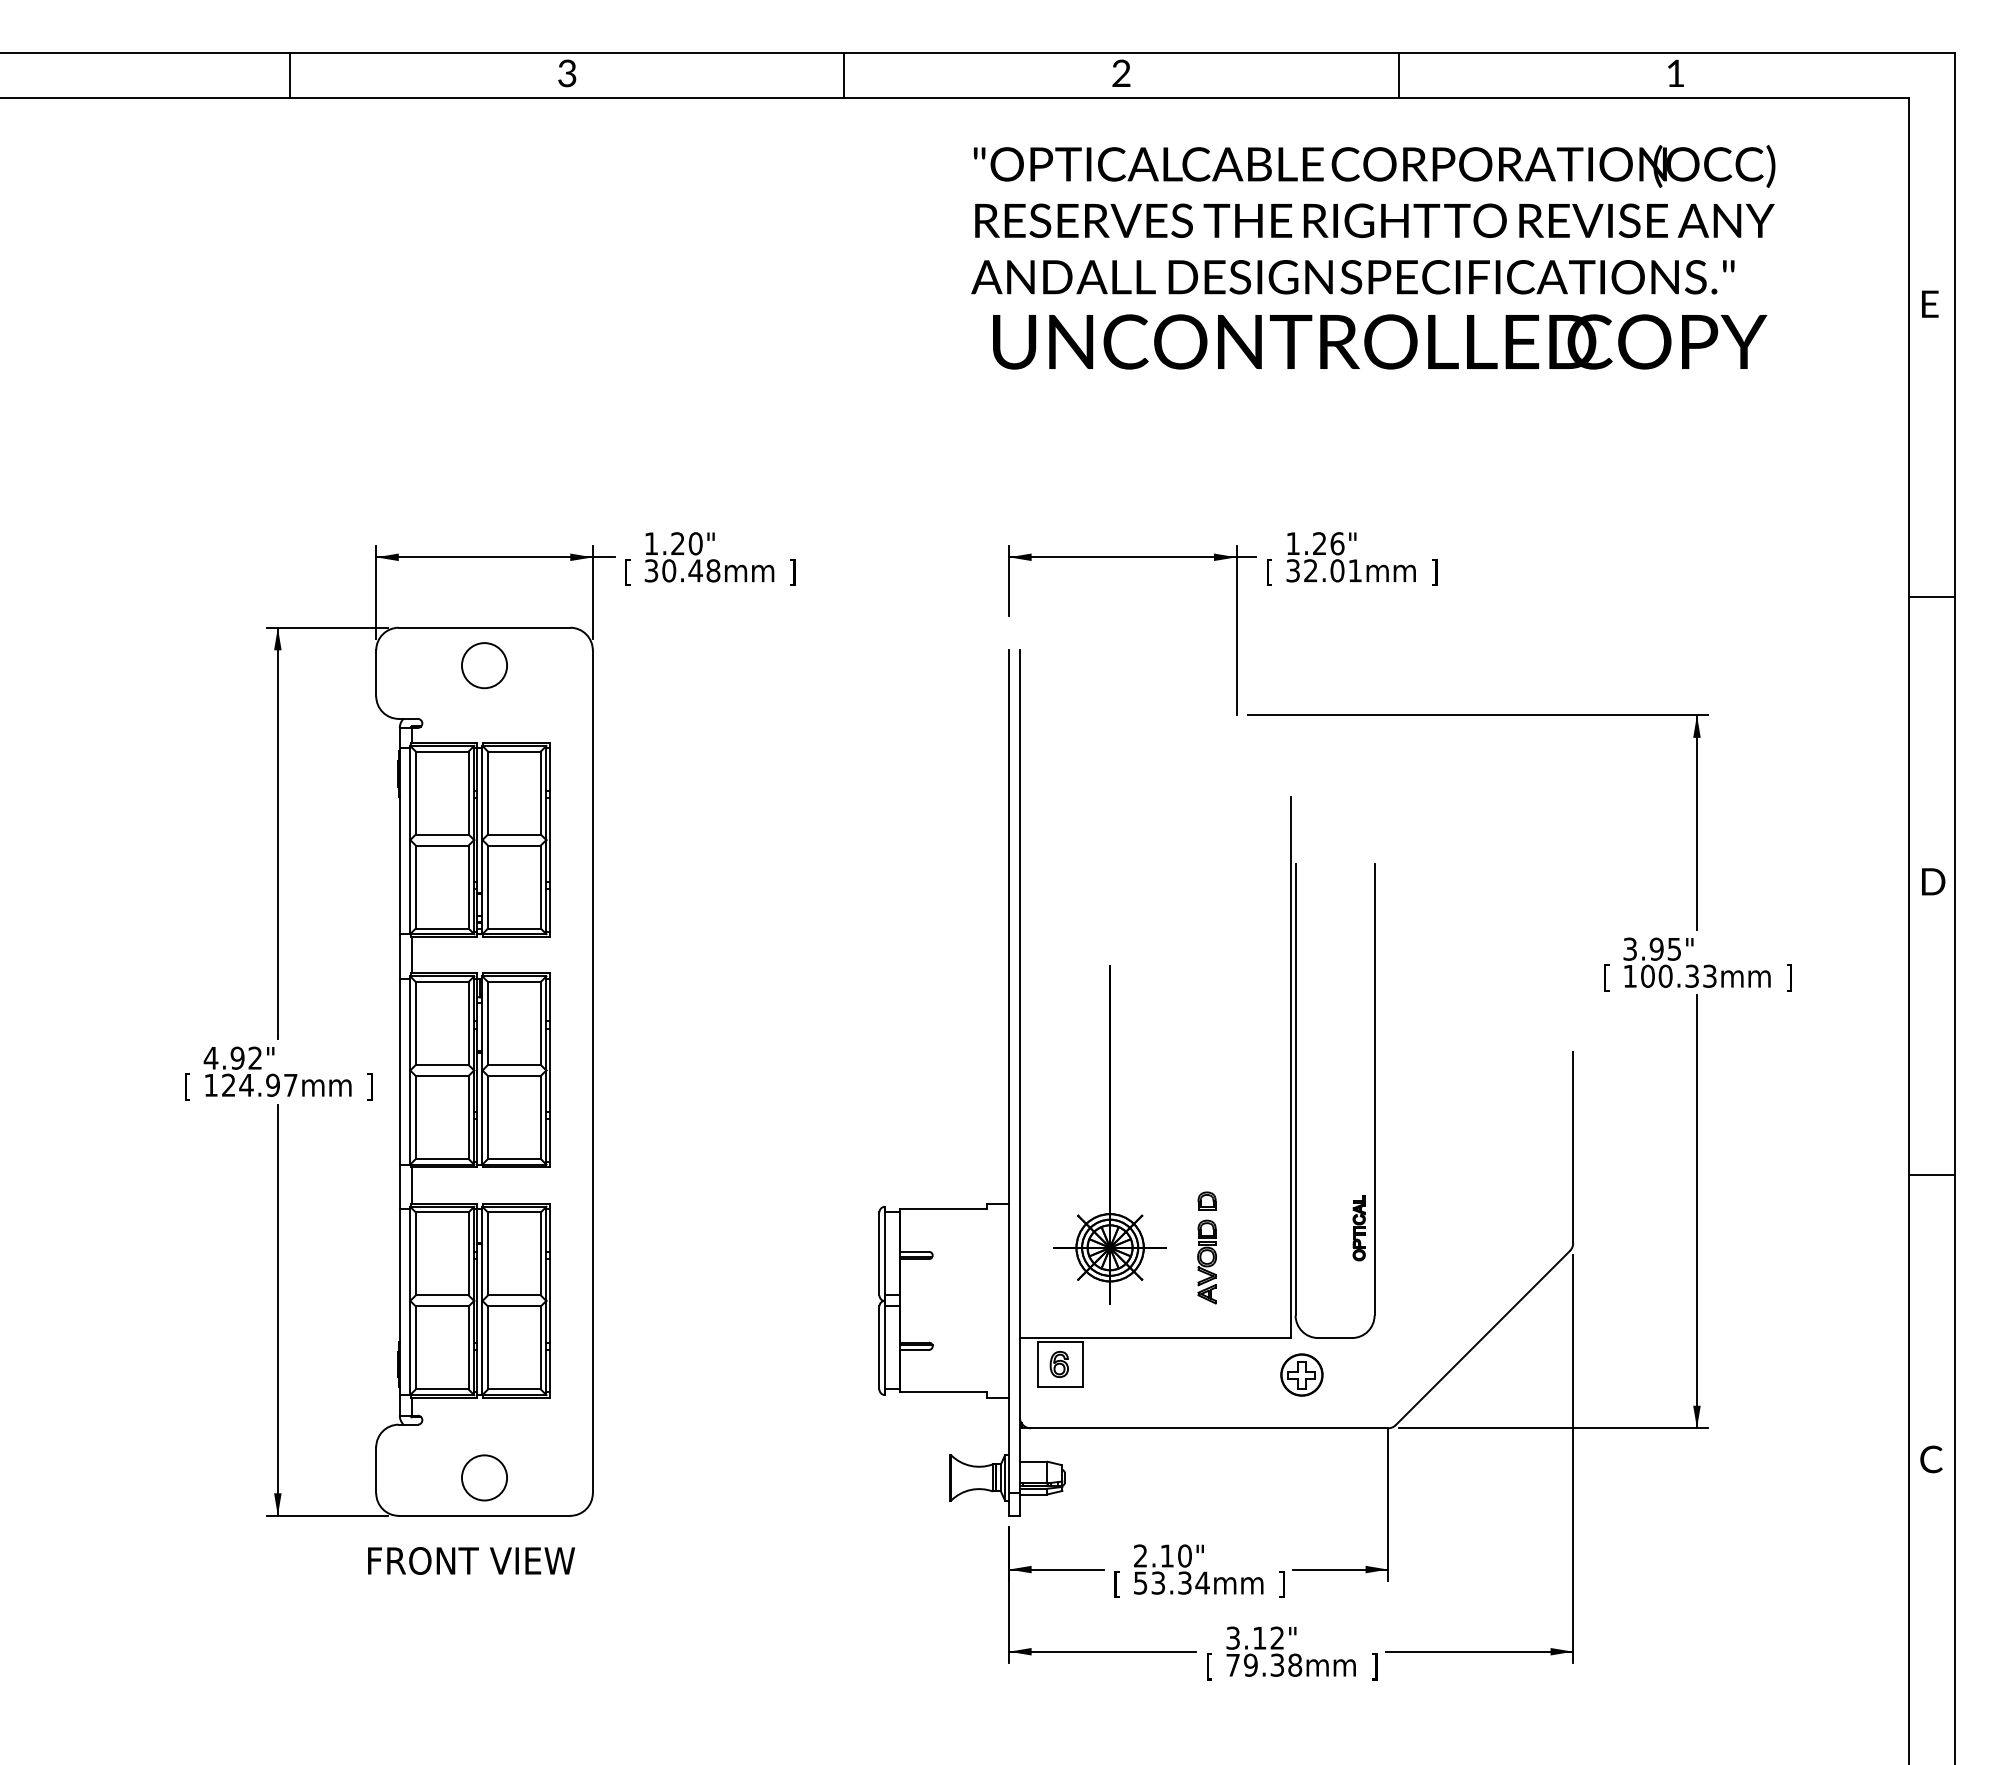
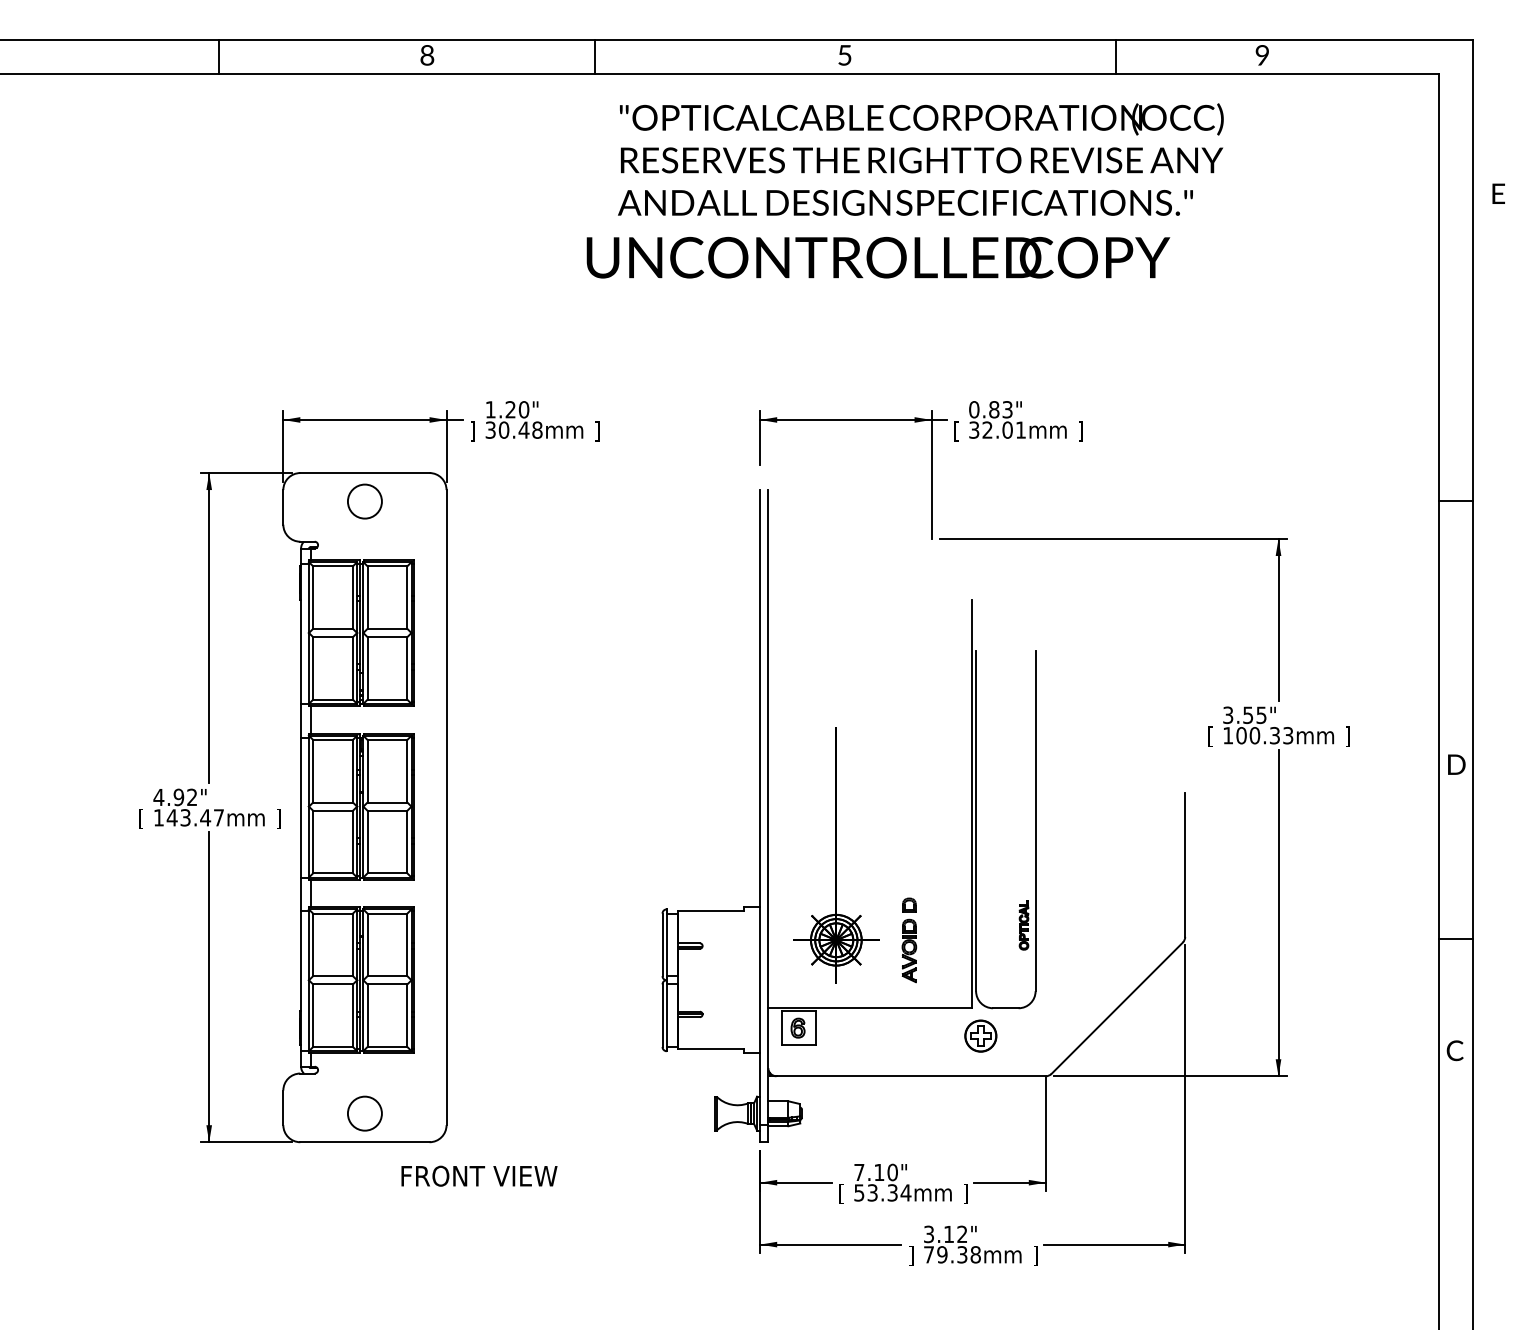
text: (1675, 72) -> (1262, 54), 1 -> 9
text: (567, 73) -> (427, 55), 3 -> 8
text: (1121, 73) -> (844, 55), 2 -> 5
line: (844, 75) -> (594, 56), moved
line: (1398, 75) -> (1116, 56), moved
text: (1373, 219) -> (921, 159), moved
text: (1930, 303) -> (1498, 193), moved
text: (1380, 341) -> (878, 257), moved
text: (1315, 543) -> (991, 409), 1.26" -> 0.83"
text: (627, 572) -> (472, 431), [ -> ]
line: (1931, 597) -> (1455, 501), moved
text: (1933, 881) -> (1456, 764), moved
text: (1656, 948) -> (1248, 714), 3.95" -> 3.55"
text: (250, 1084) -> (188, 817), 124.97mm -> 143.47mm
line: (1931, 1175) -> (1455, 939), moved
text: (1931, 1459) -> (1455, 1050), moved
text: (1140, 1555) -> (859, 1172), 2.10" -> 7.10"
text: (471, 1560) -> (479, 1175), moved
text: (1209, 1666) -> (911, 1255), [ -> ]

